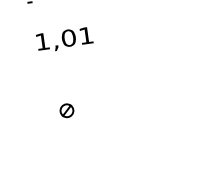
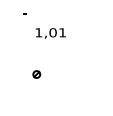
text: (64, 40) -> (50, 33), moved

